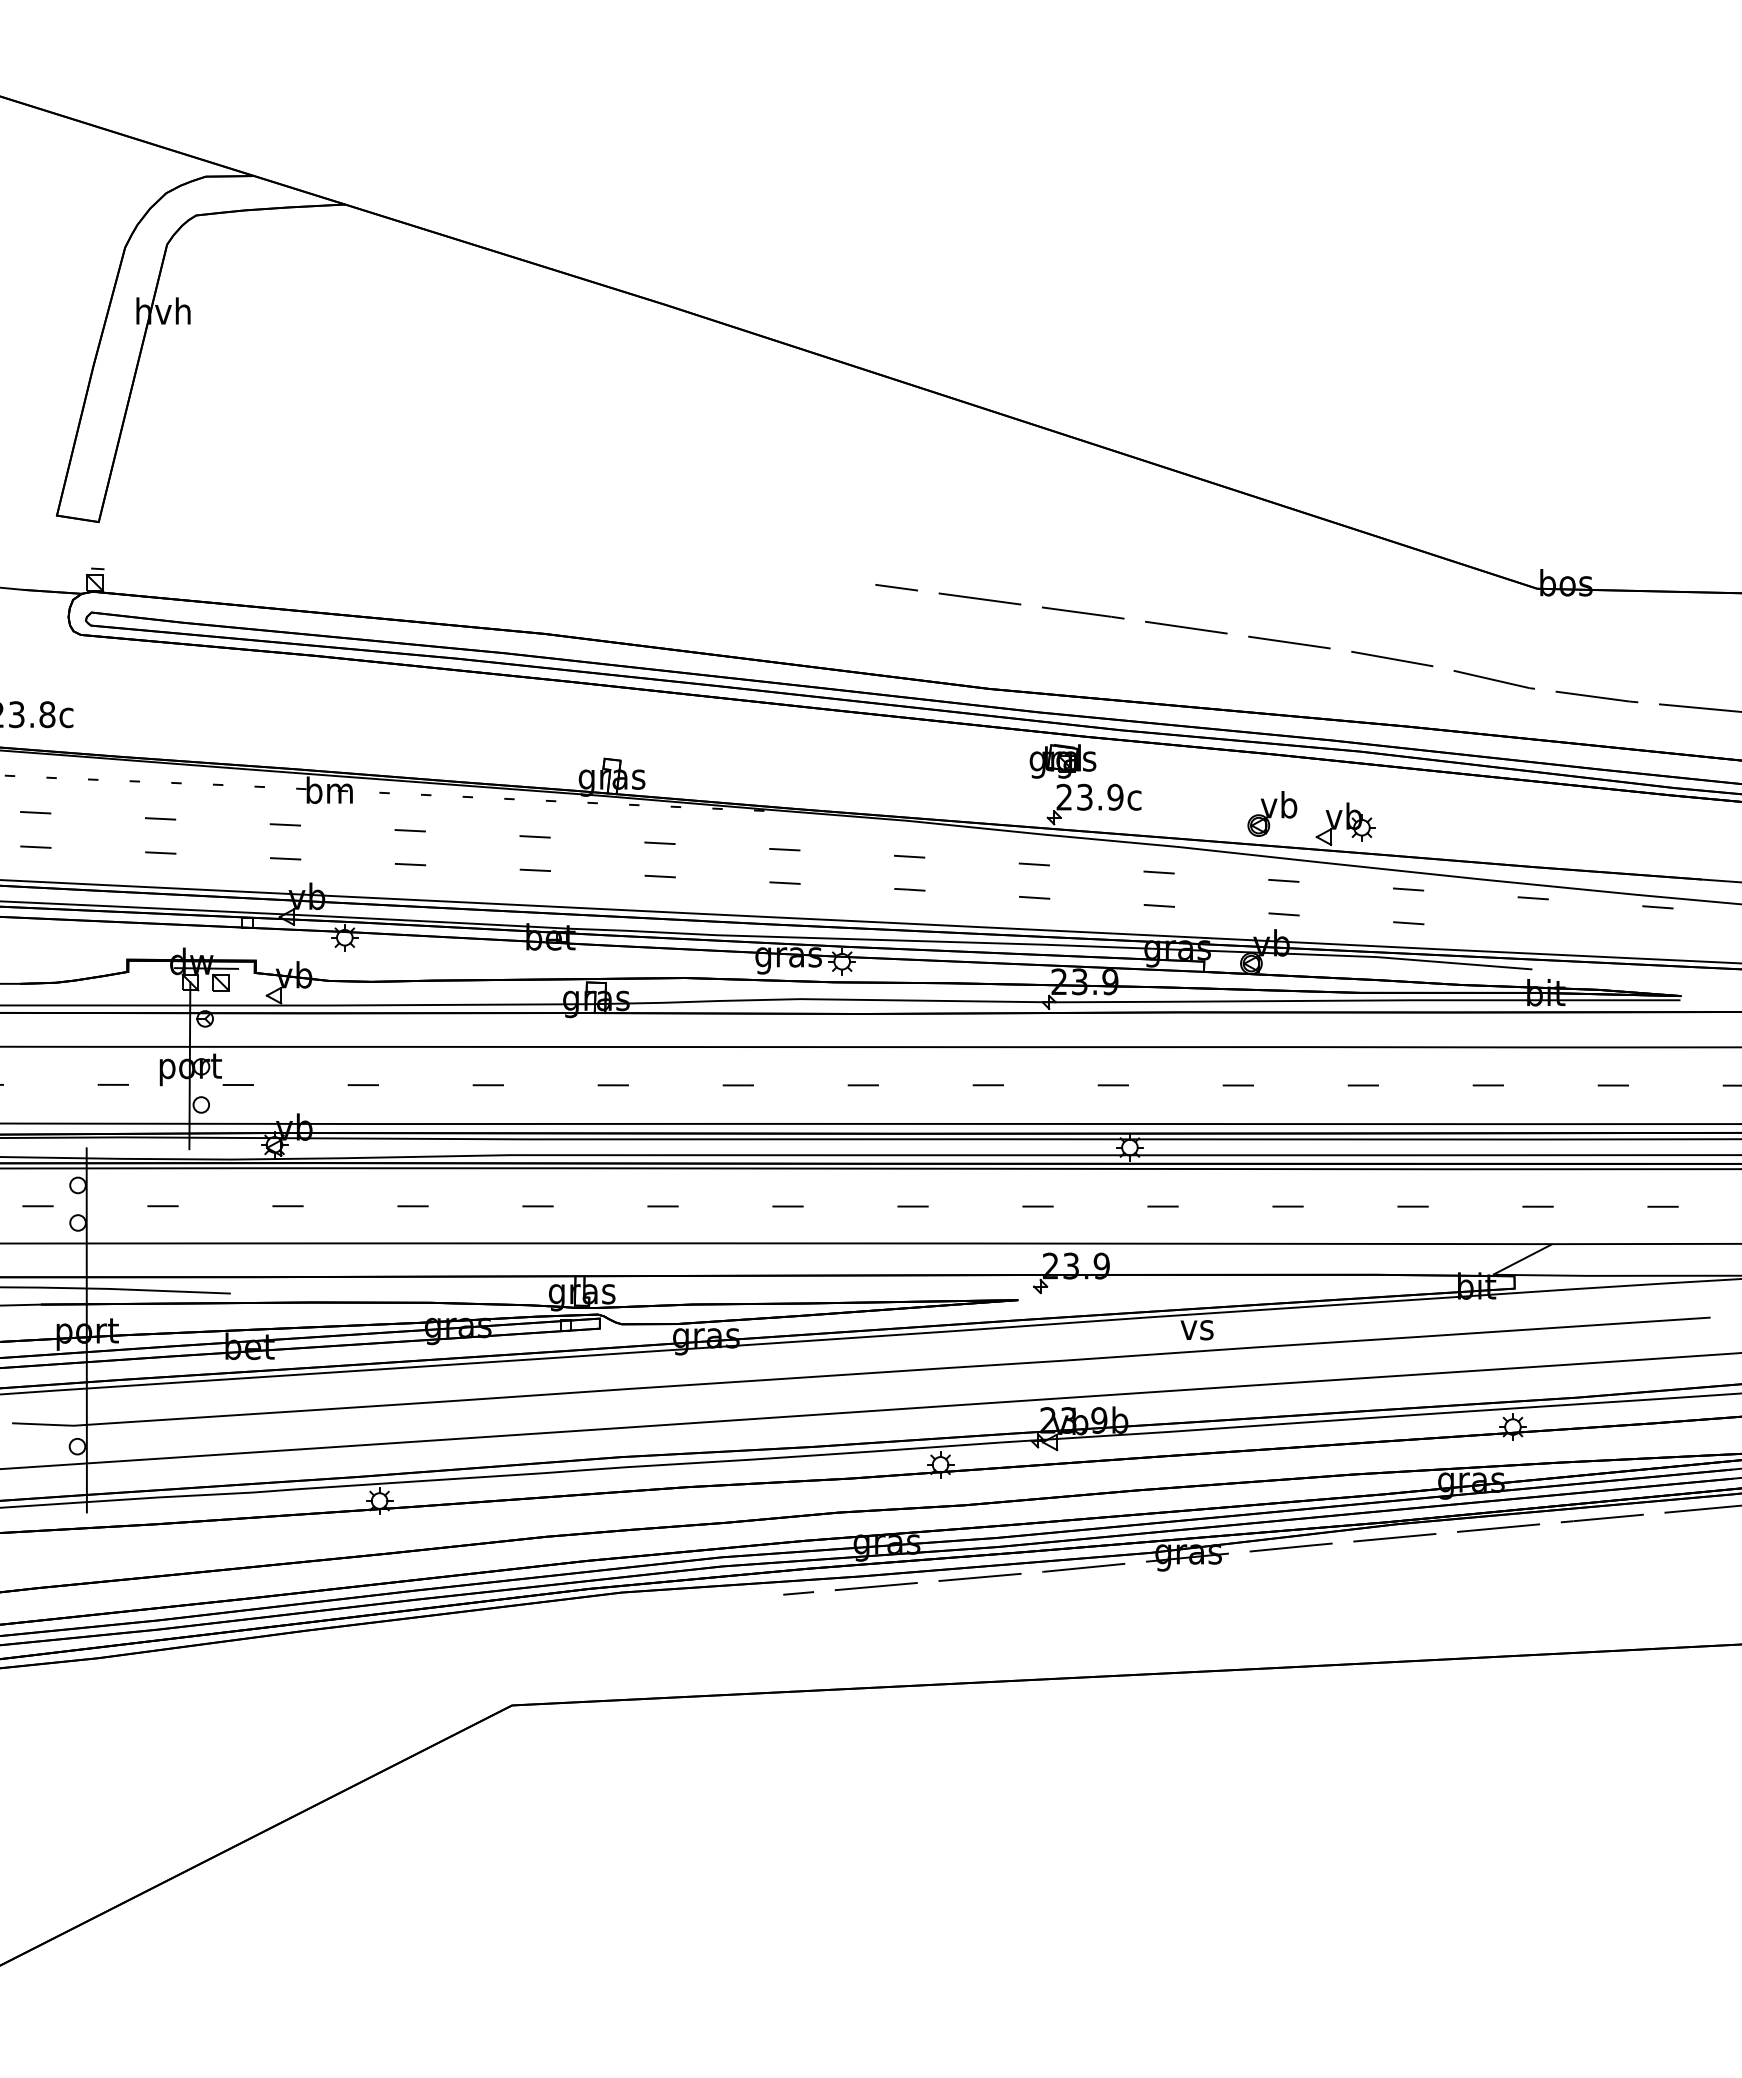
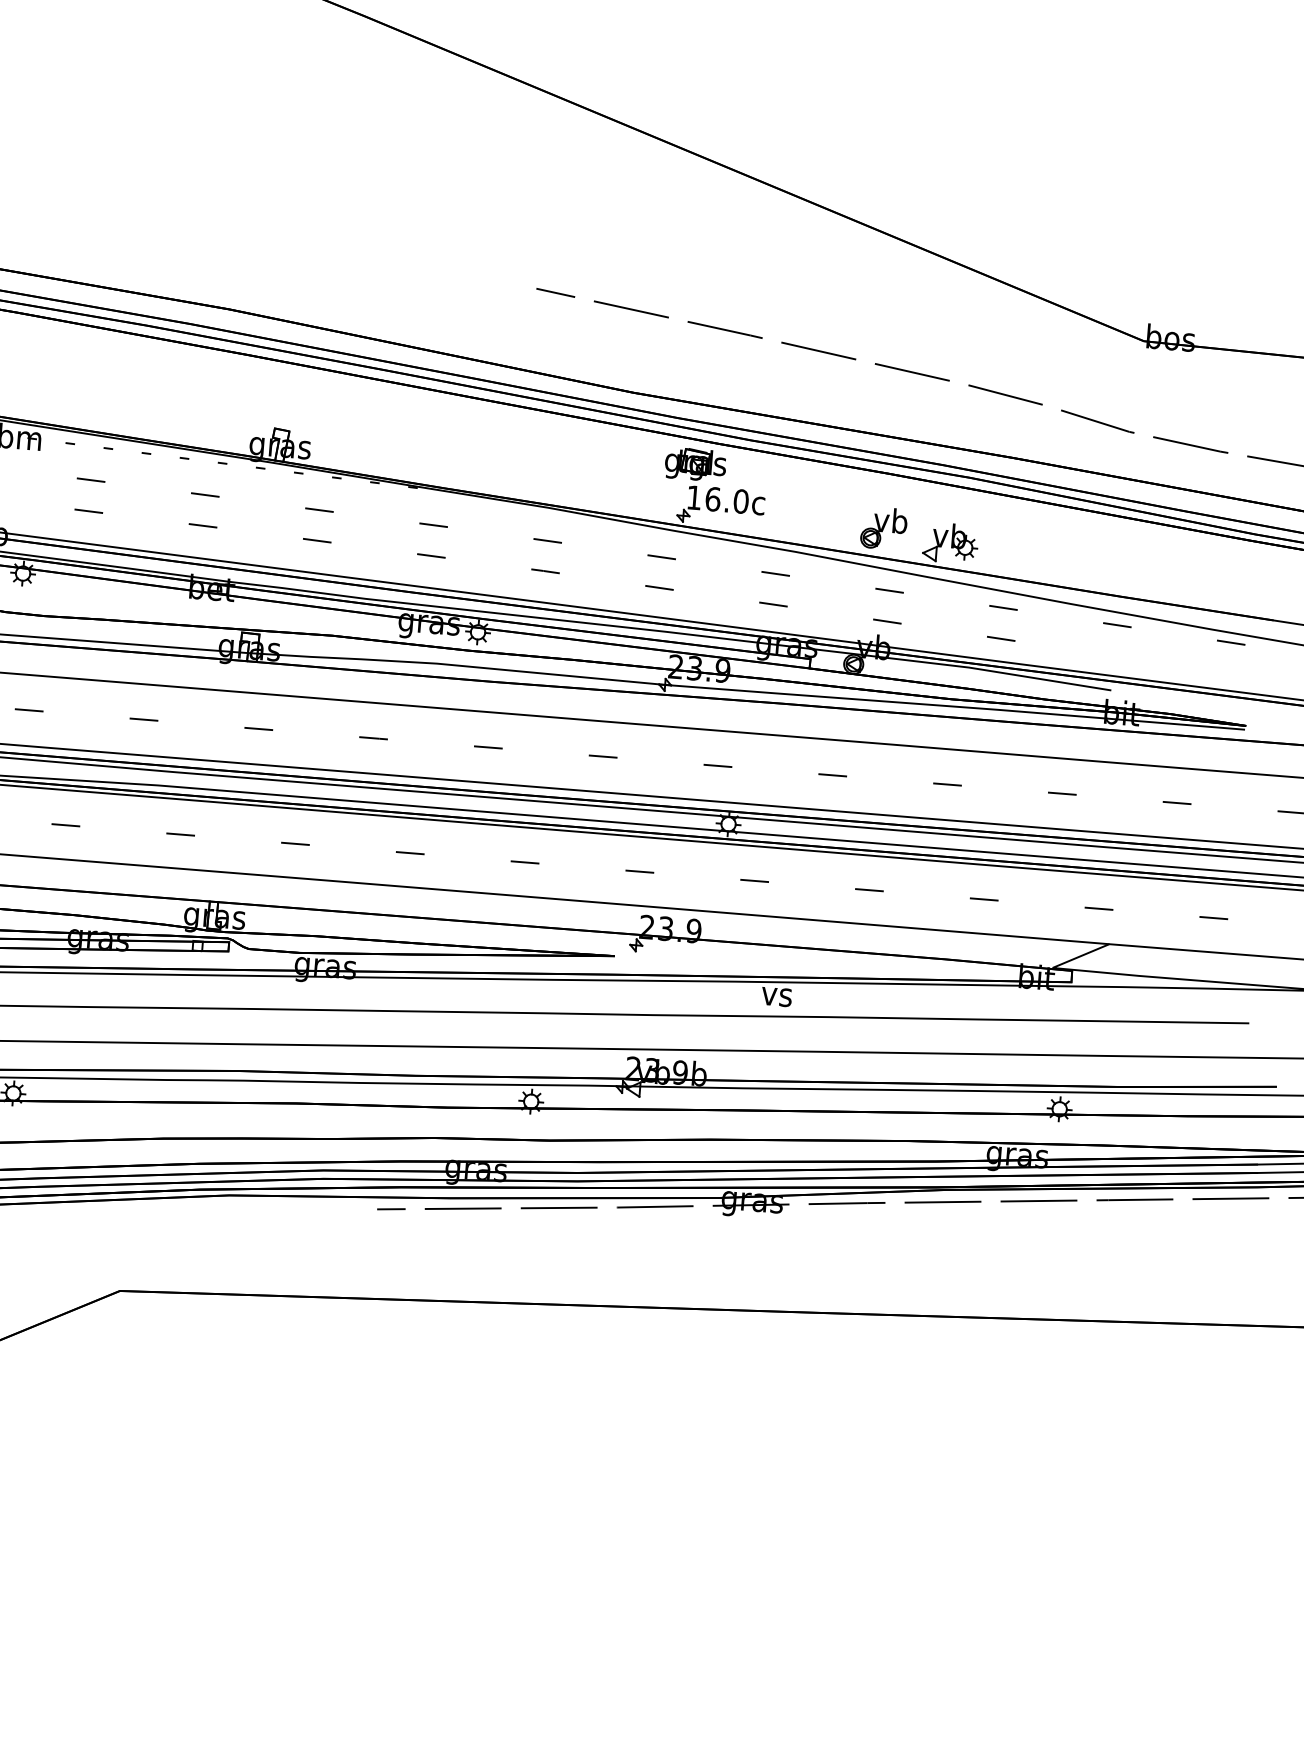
text: (1089, 796) -> (717, 498), 23.9c -> 16.0c

